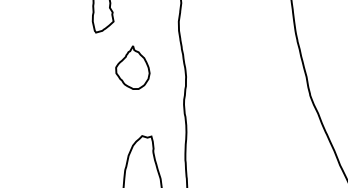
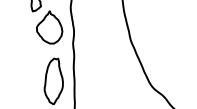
part: (132, 67) -> (49, 27), size x1.67

